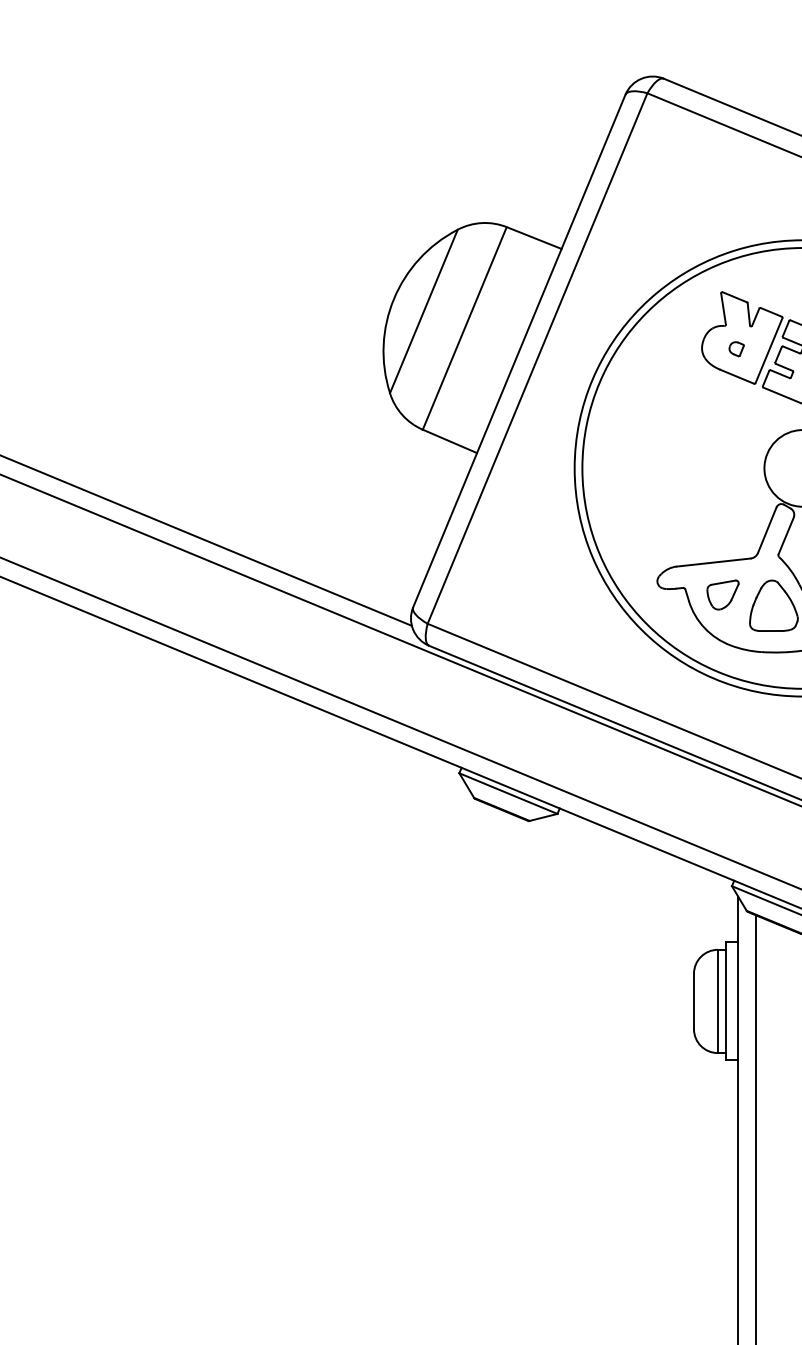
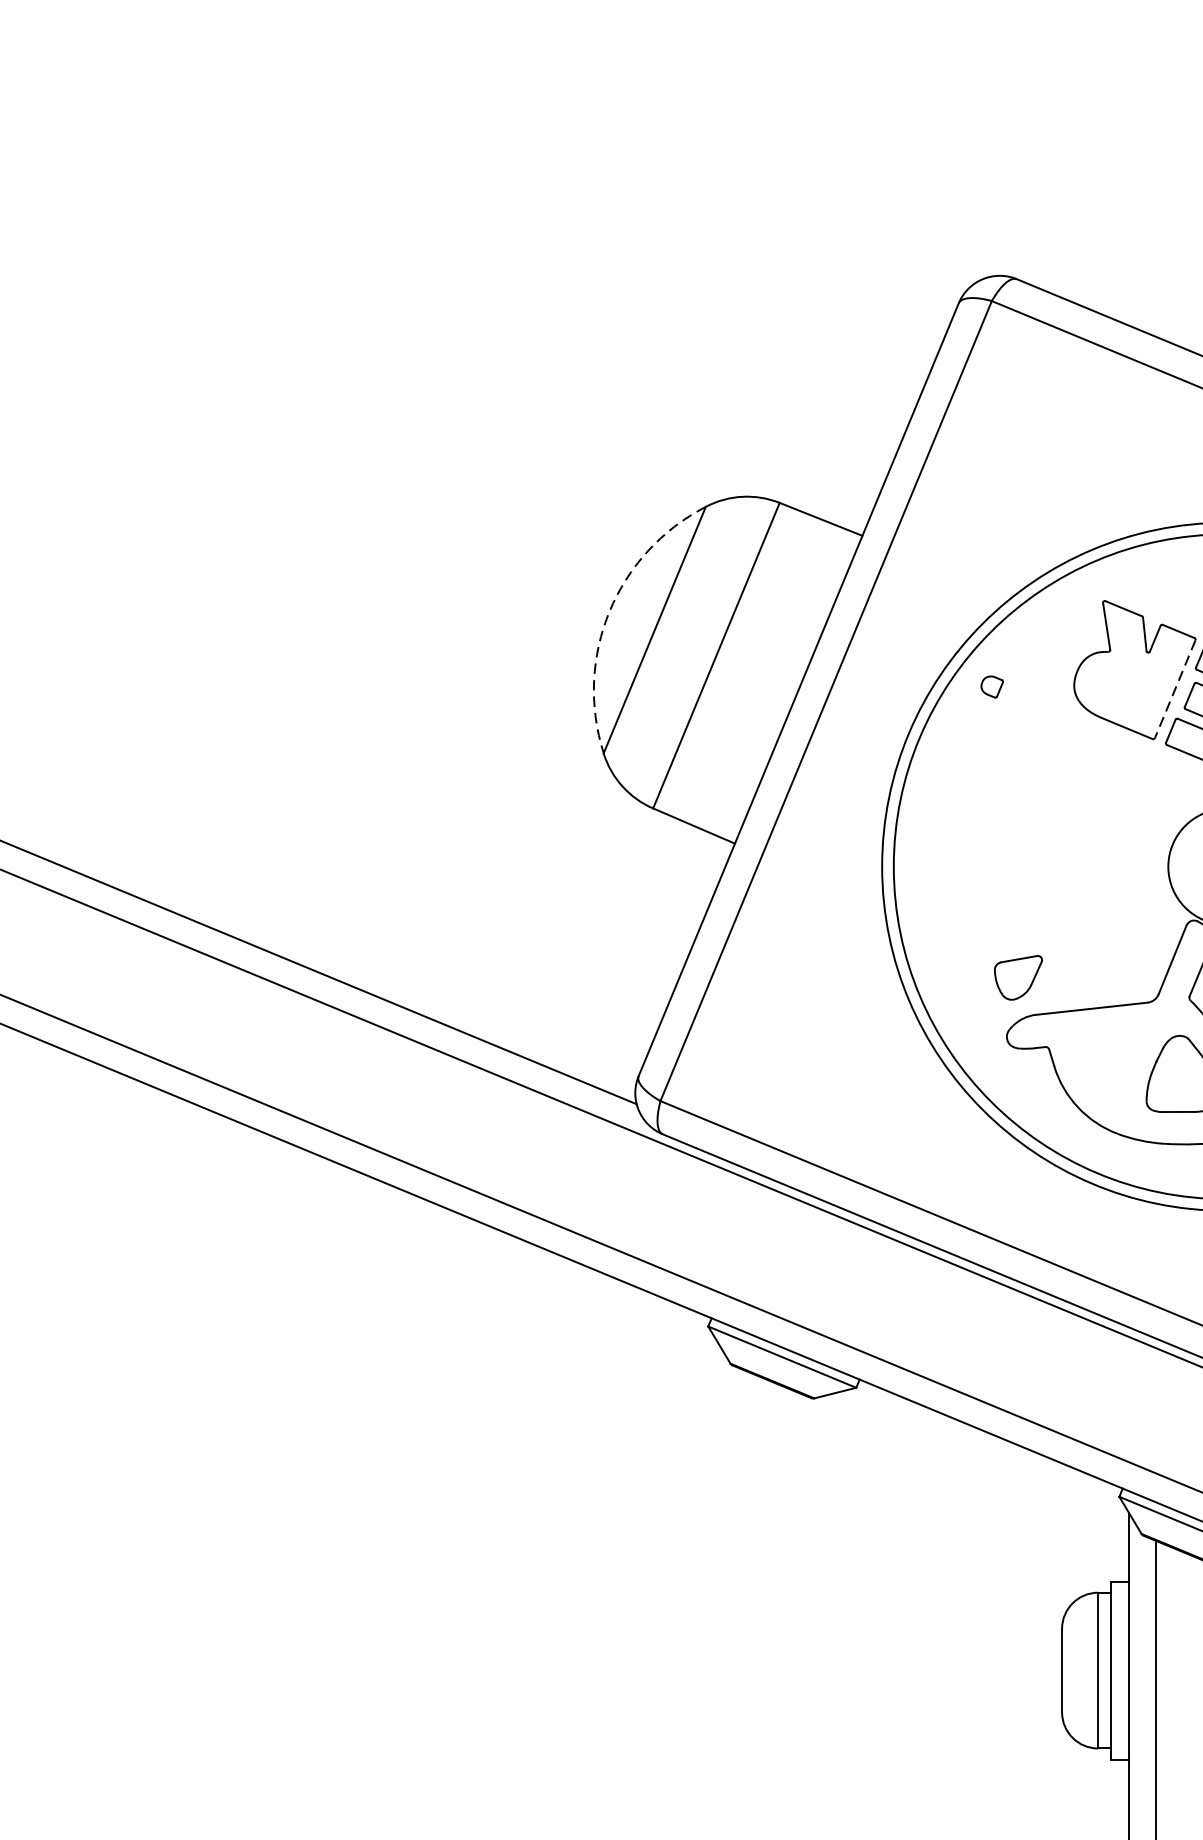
arc: (393, 299) -> (608, 612), solid -> dashed
part: (736, 349) -> (991, 687), moved
line: (768, 351) -> (1174, 690), solid -> dashed
part: (722, 594) -> (1017, 976), moved

